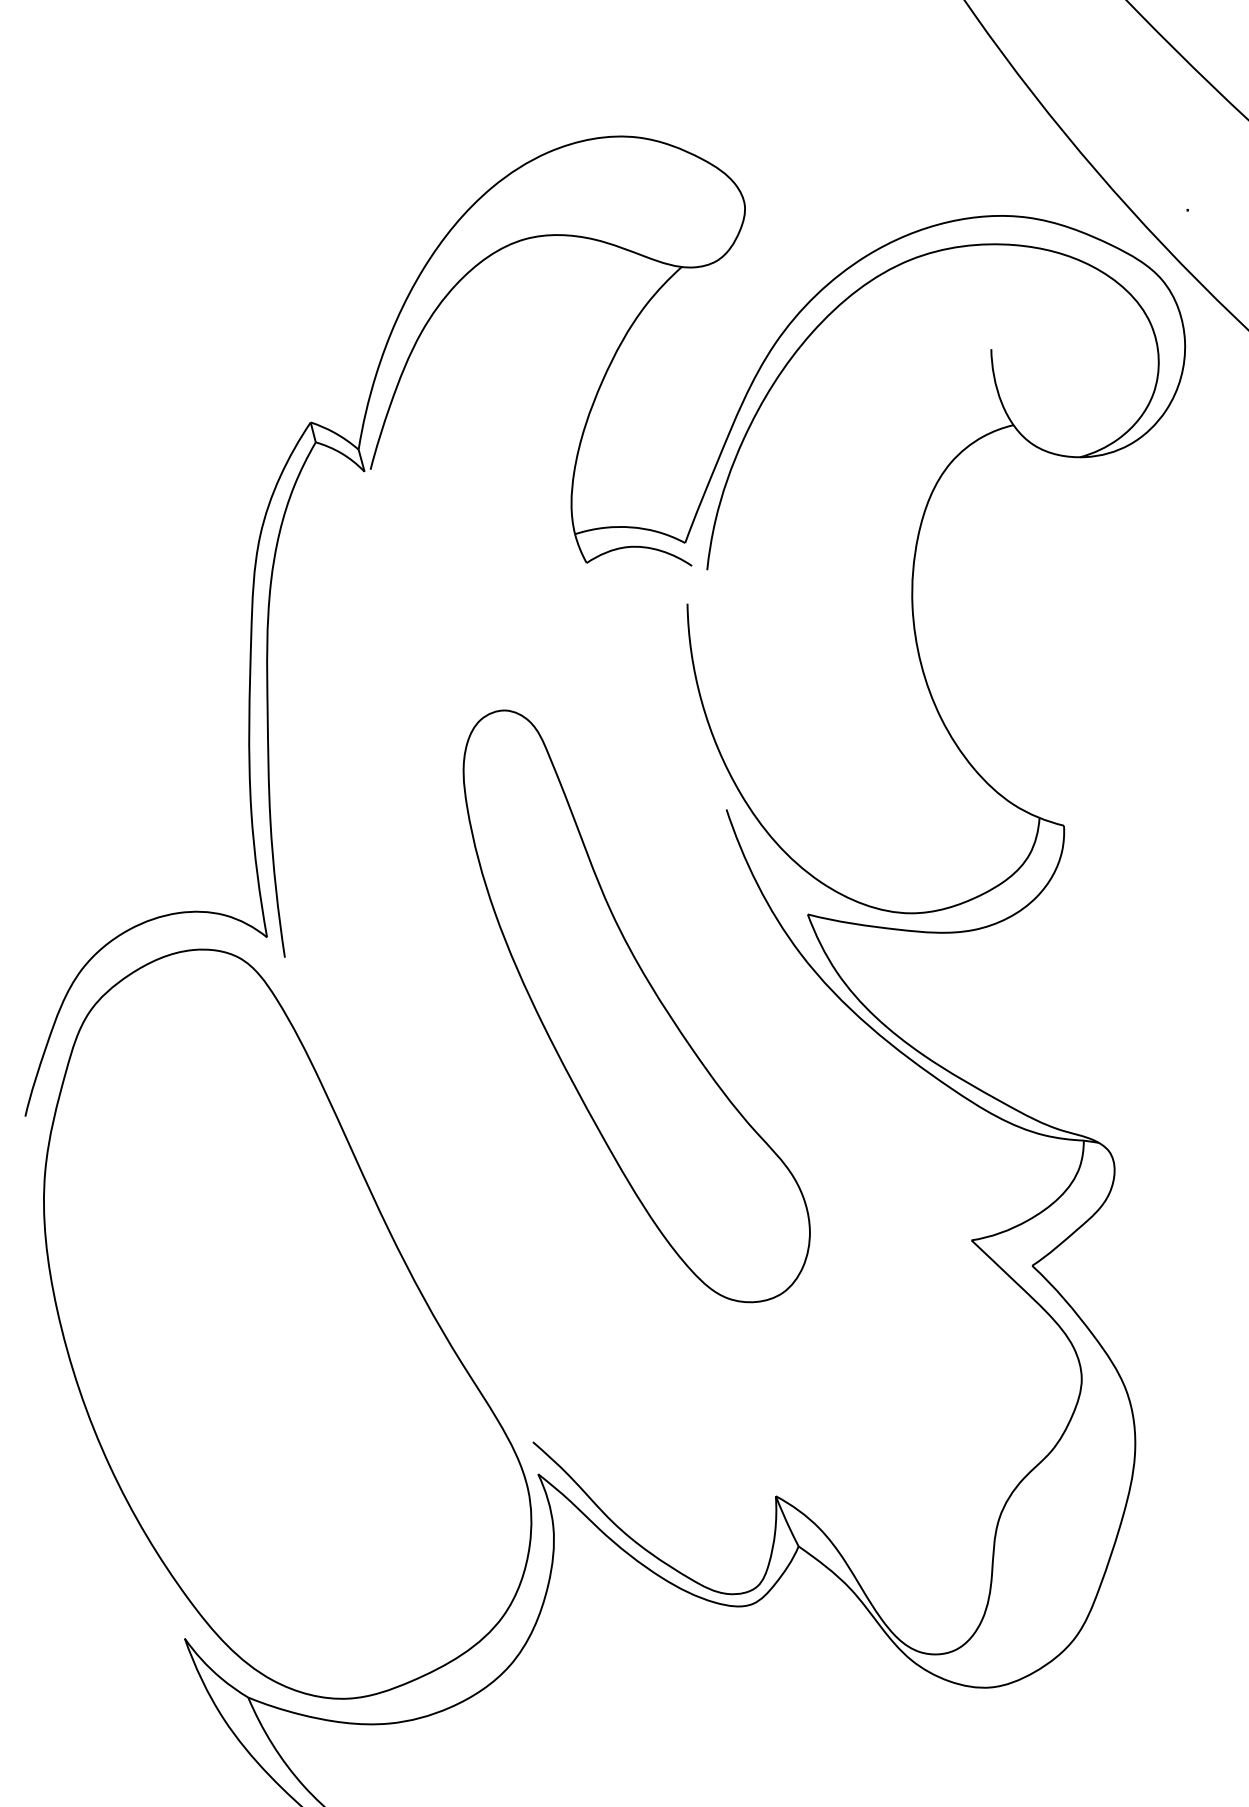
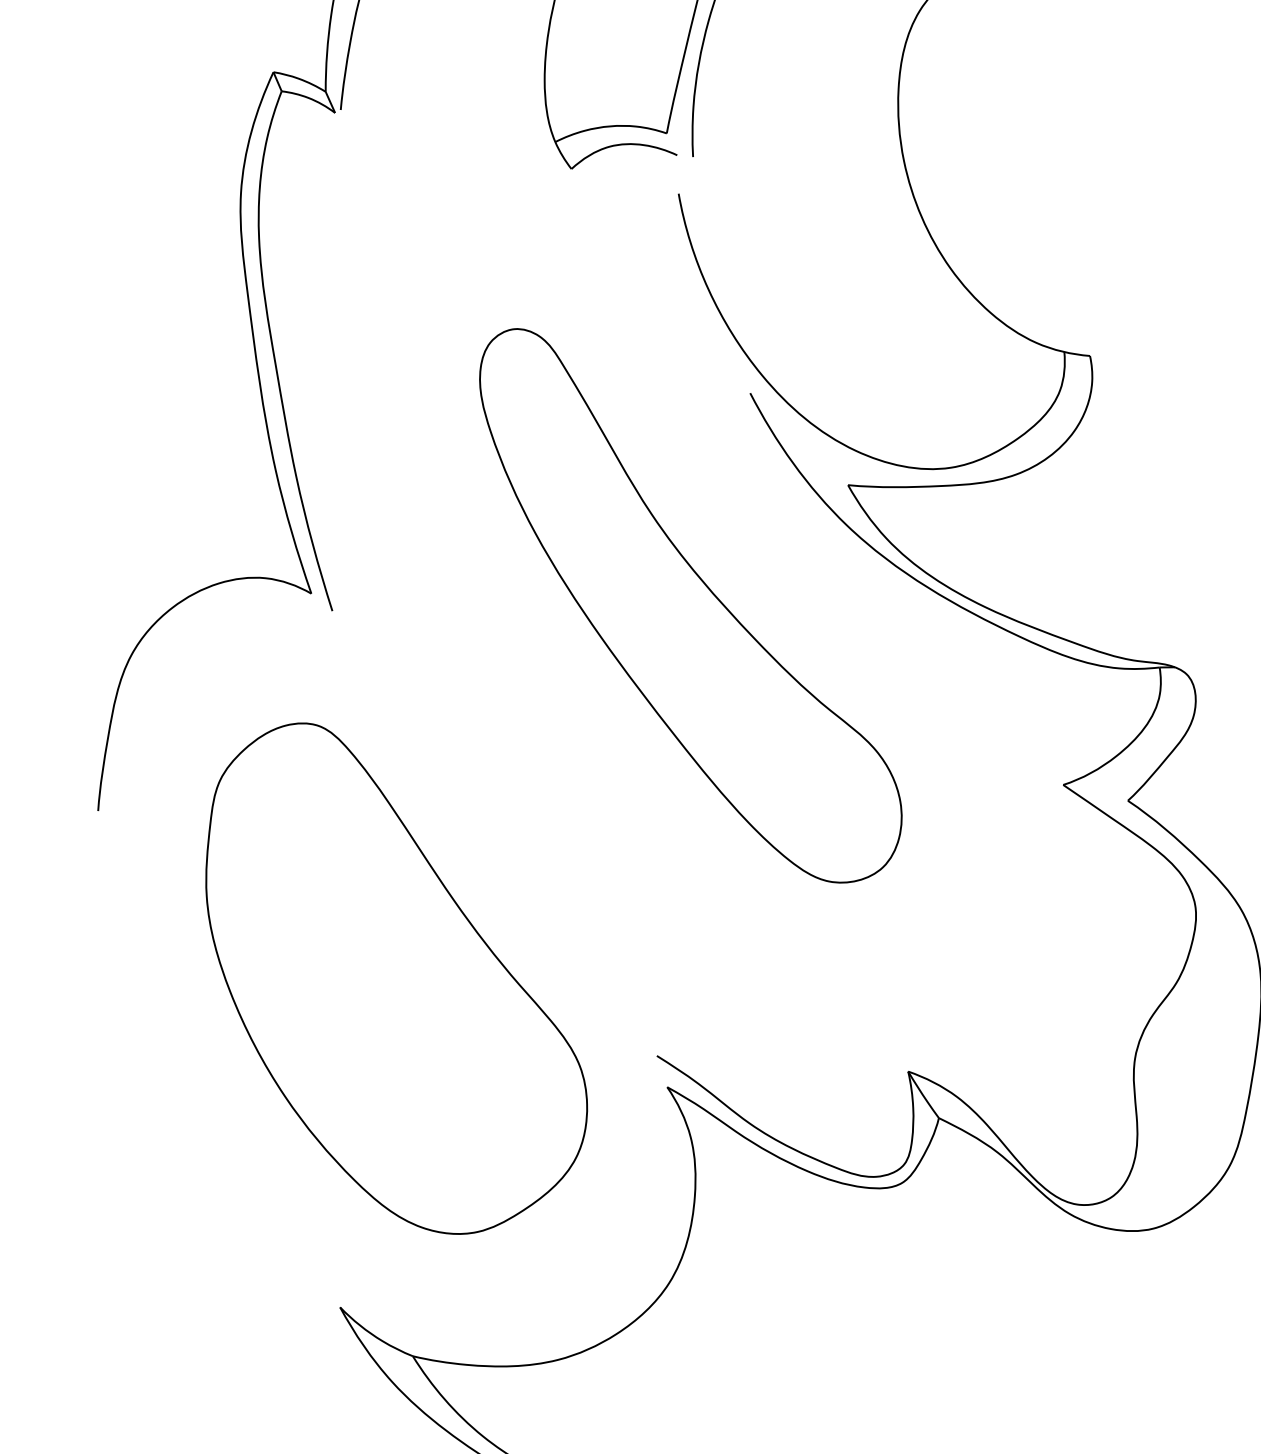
part: (287, 1323) -> (392, 976), size x0.7

